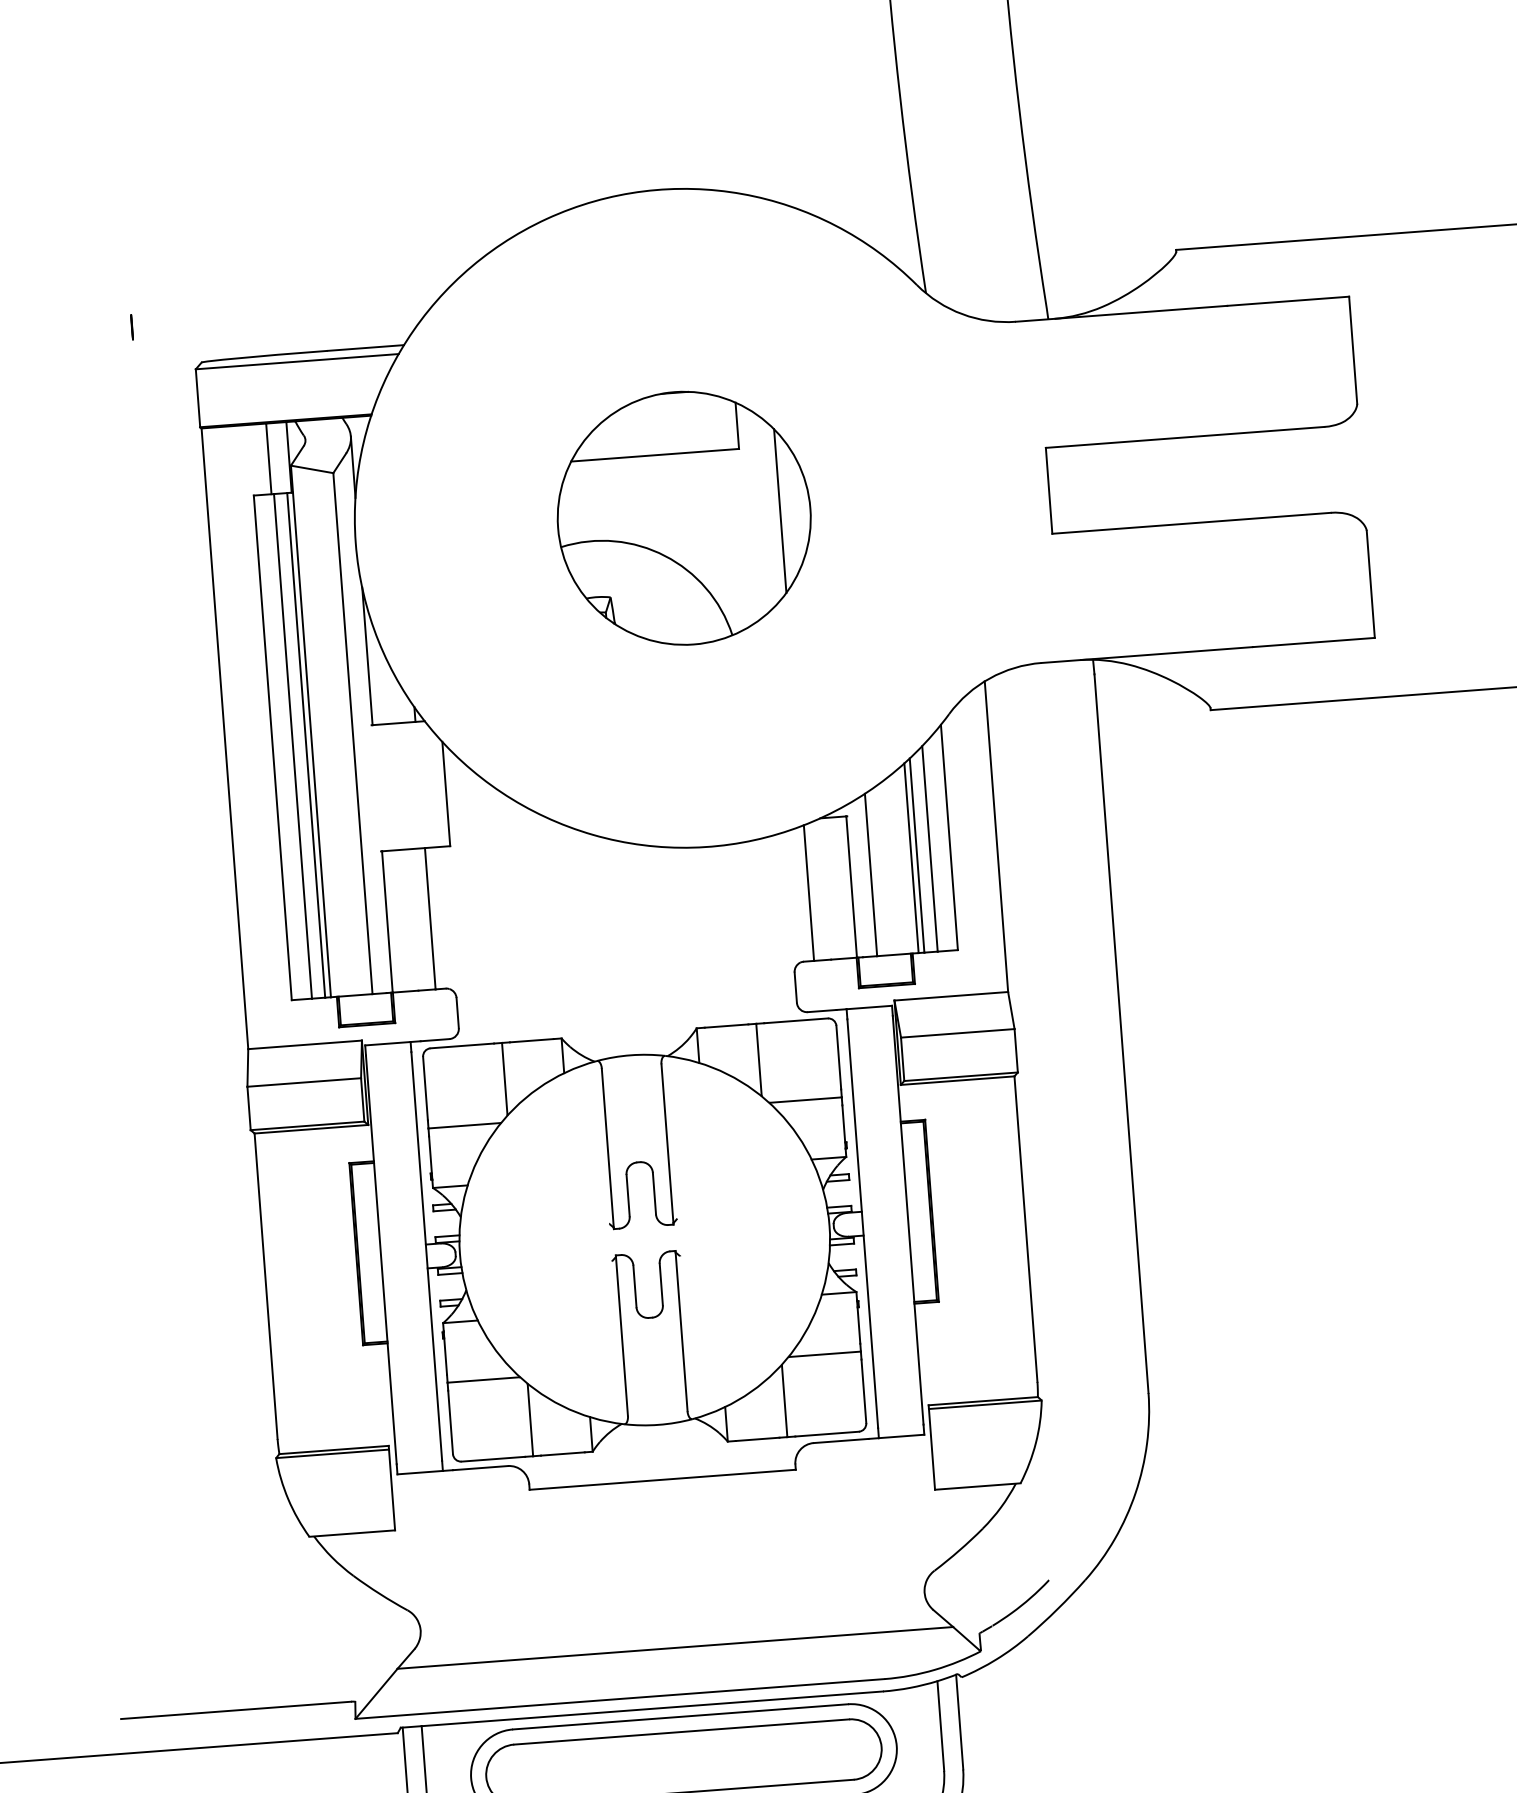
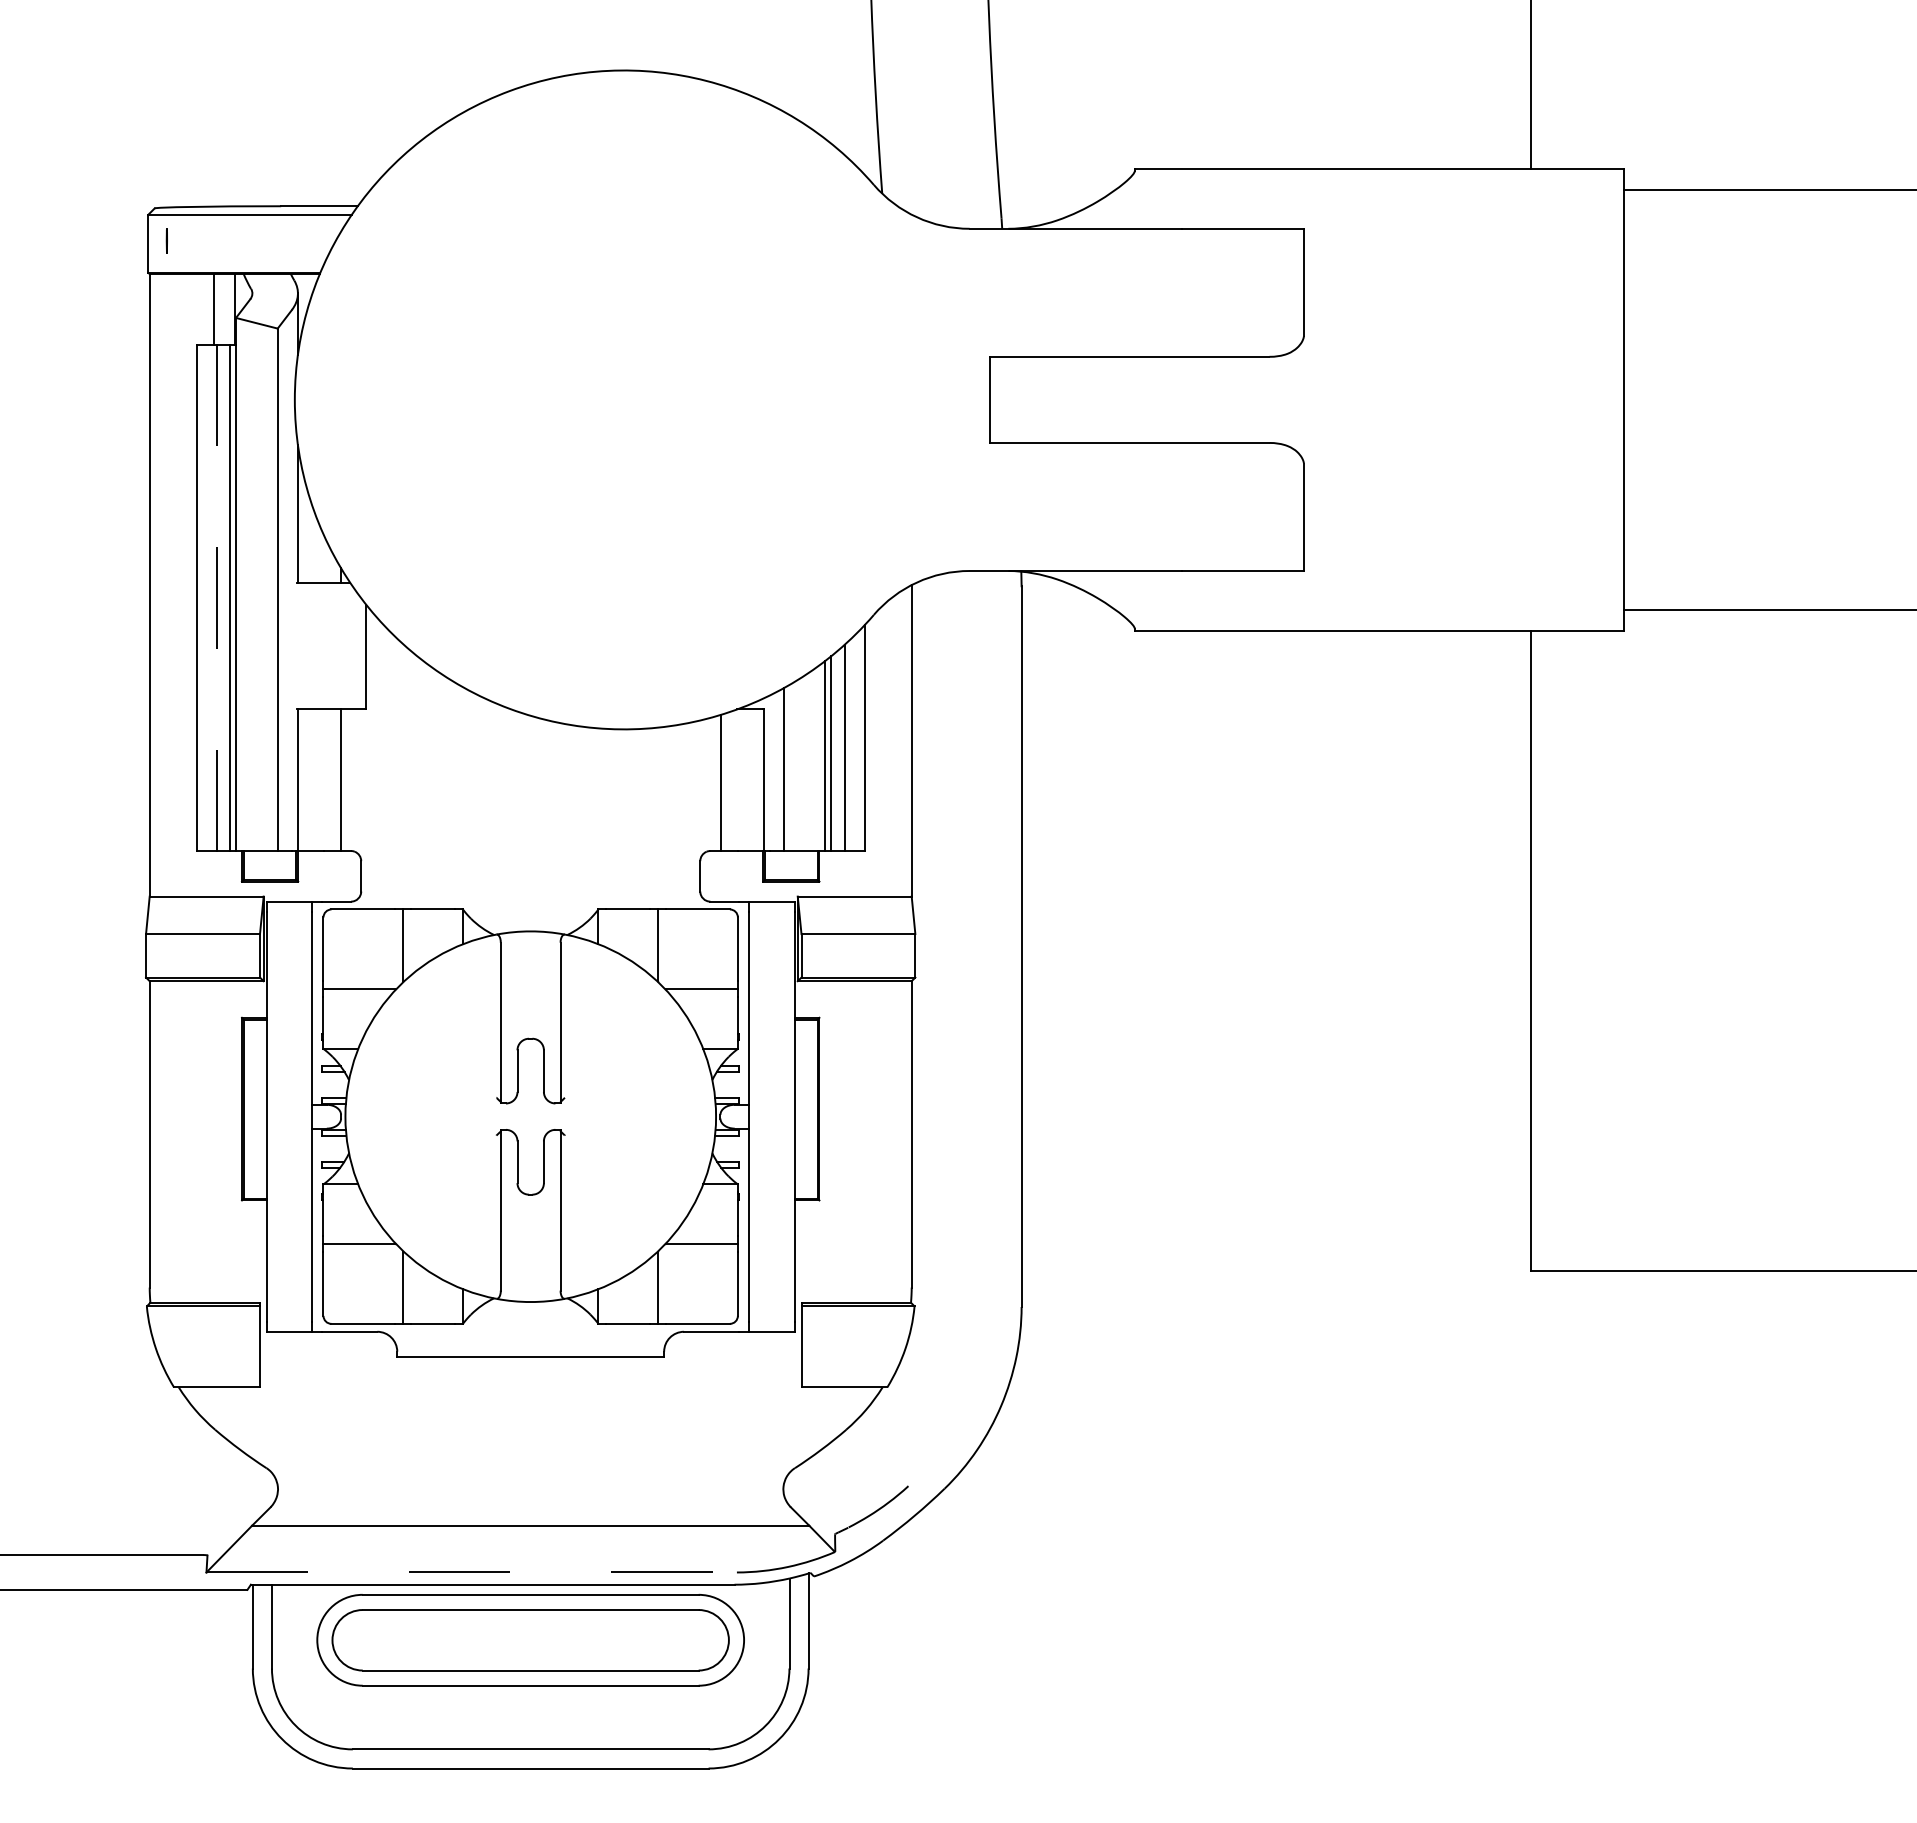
line: (131, 326) -> (166, 240), moved
part: (683, 517) -> (623, 399), removed
line: (293, 745) -> (217, 597), solid -> dashed
line: (620, 1698) -> (472, 1572), solid -> dashed

